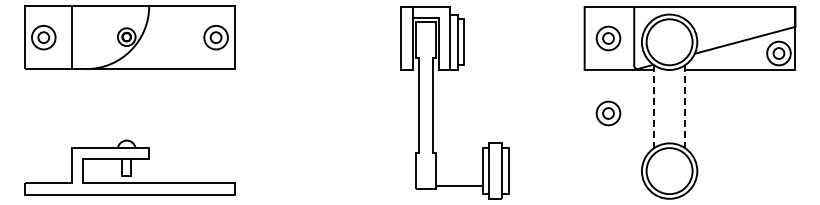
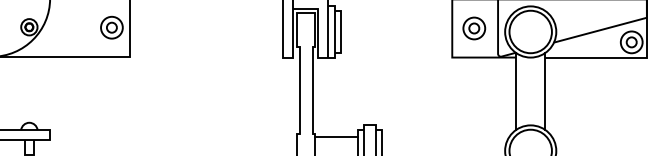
line: (653, 106) -> (515, 91), dashed -> solid
line: (685, 106) -> (545, 91), dashed -> solid
part: (608, 113) -> (474, 97), removed
line: (459, 156) -> (336, 137), added

